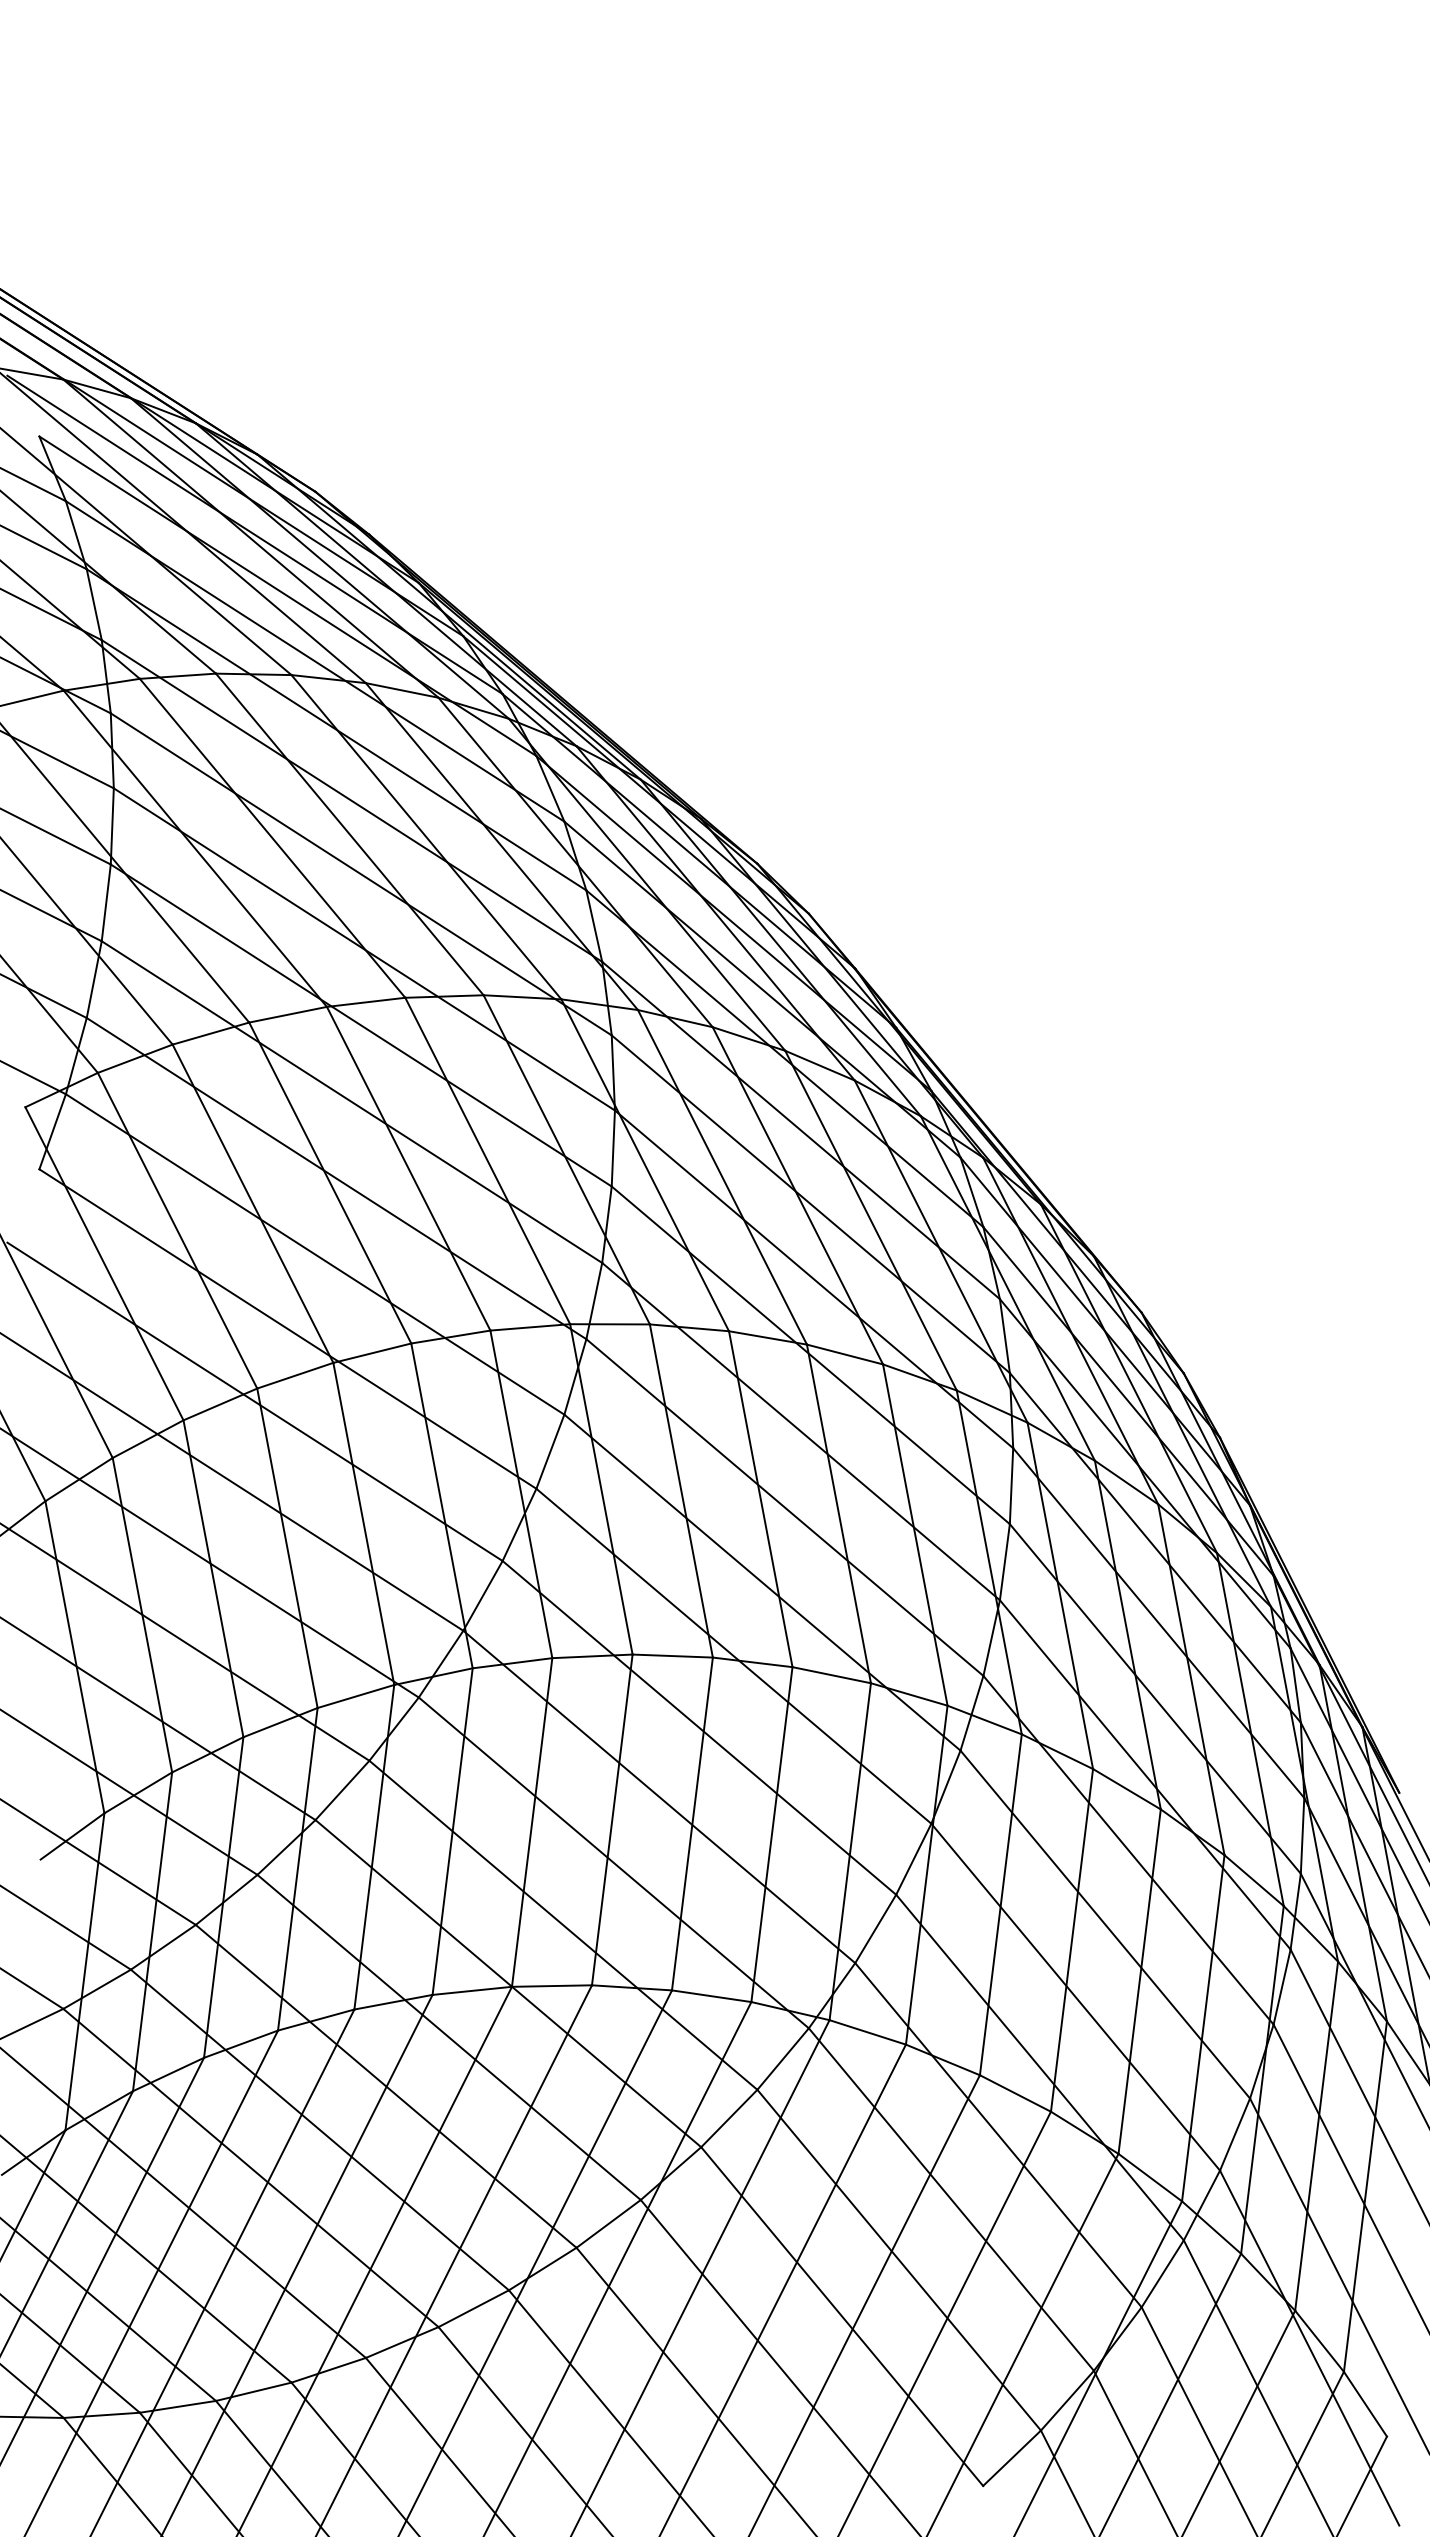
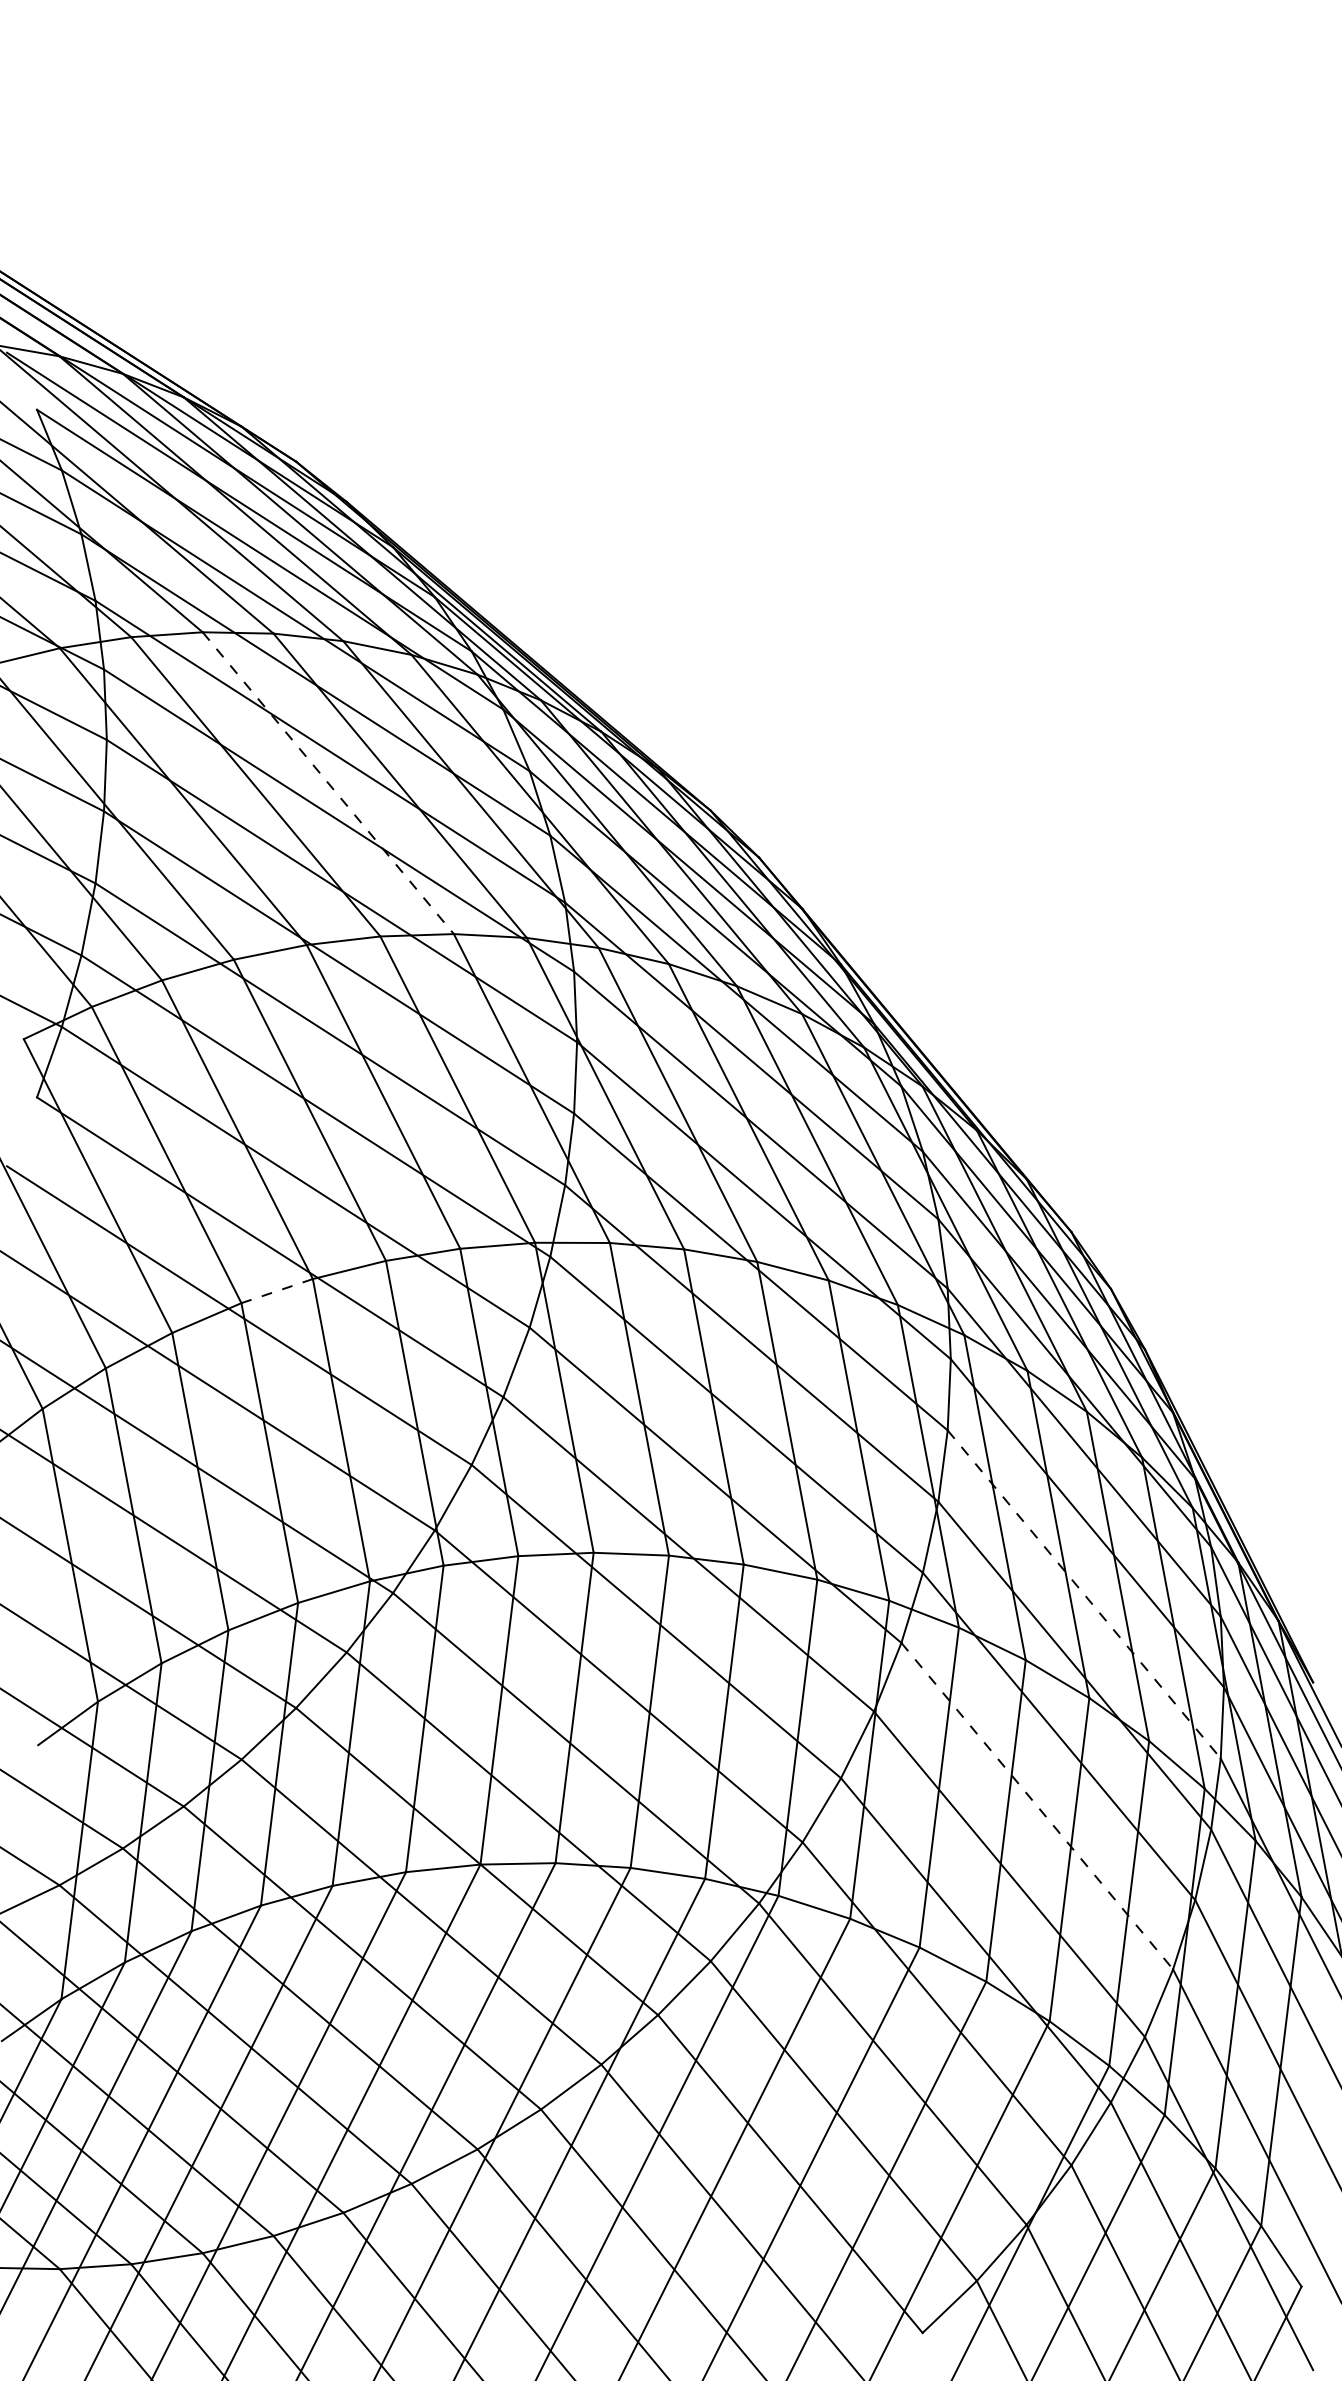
line: (350, 834) -> (328, 783), solid -> dashed
line: (294, 1375) -> (276, 1290), solid -> dashed
line: (1155, 1699) -> (1084, 1594), solid -> dashed
line: (1105, 1924) -> (1037, 1806), solid -> dashed

